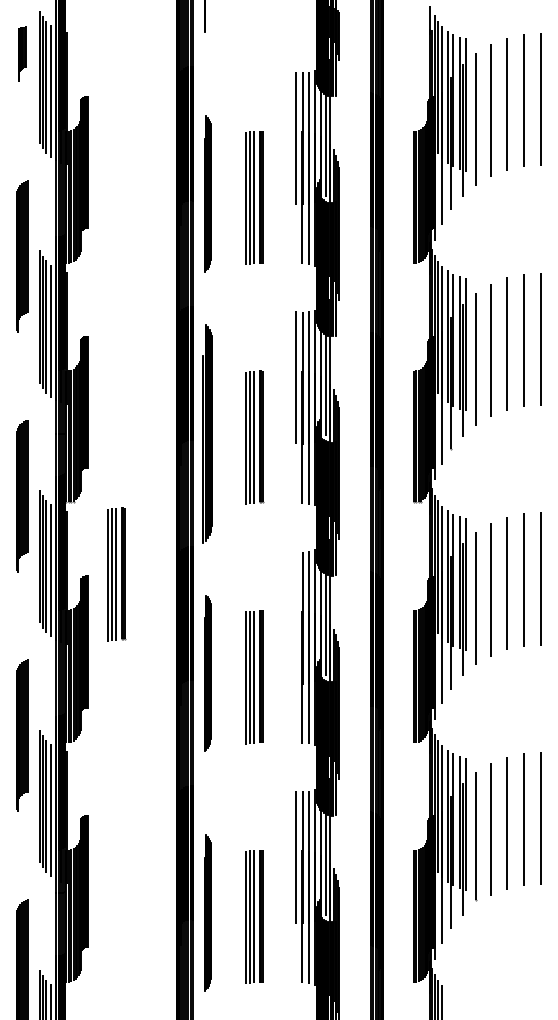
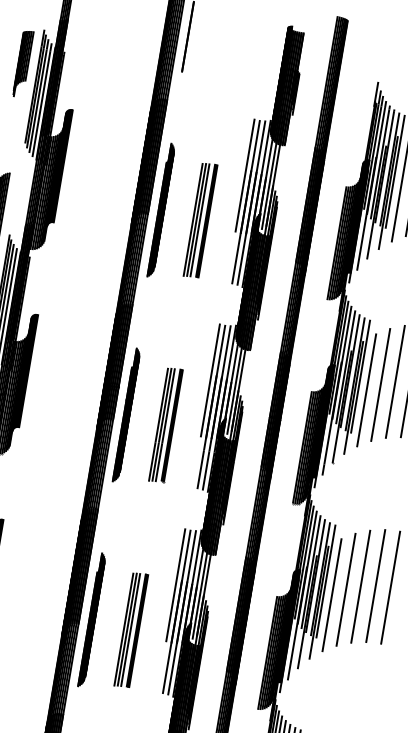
part: (22, 53) -> (23, 63), size x1.43
part: (207, 433) -> (126, 415), size x0.71
part: (116, 574) -> (28, 522), removed
line: (296, 617) -> (176, 585), added

